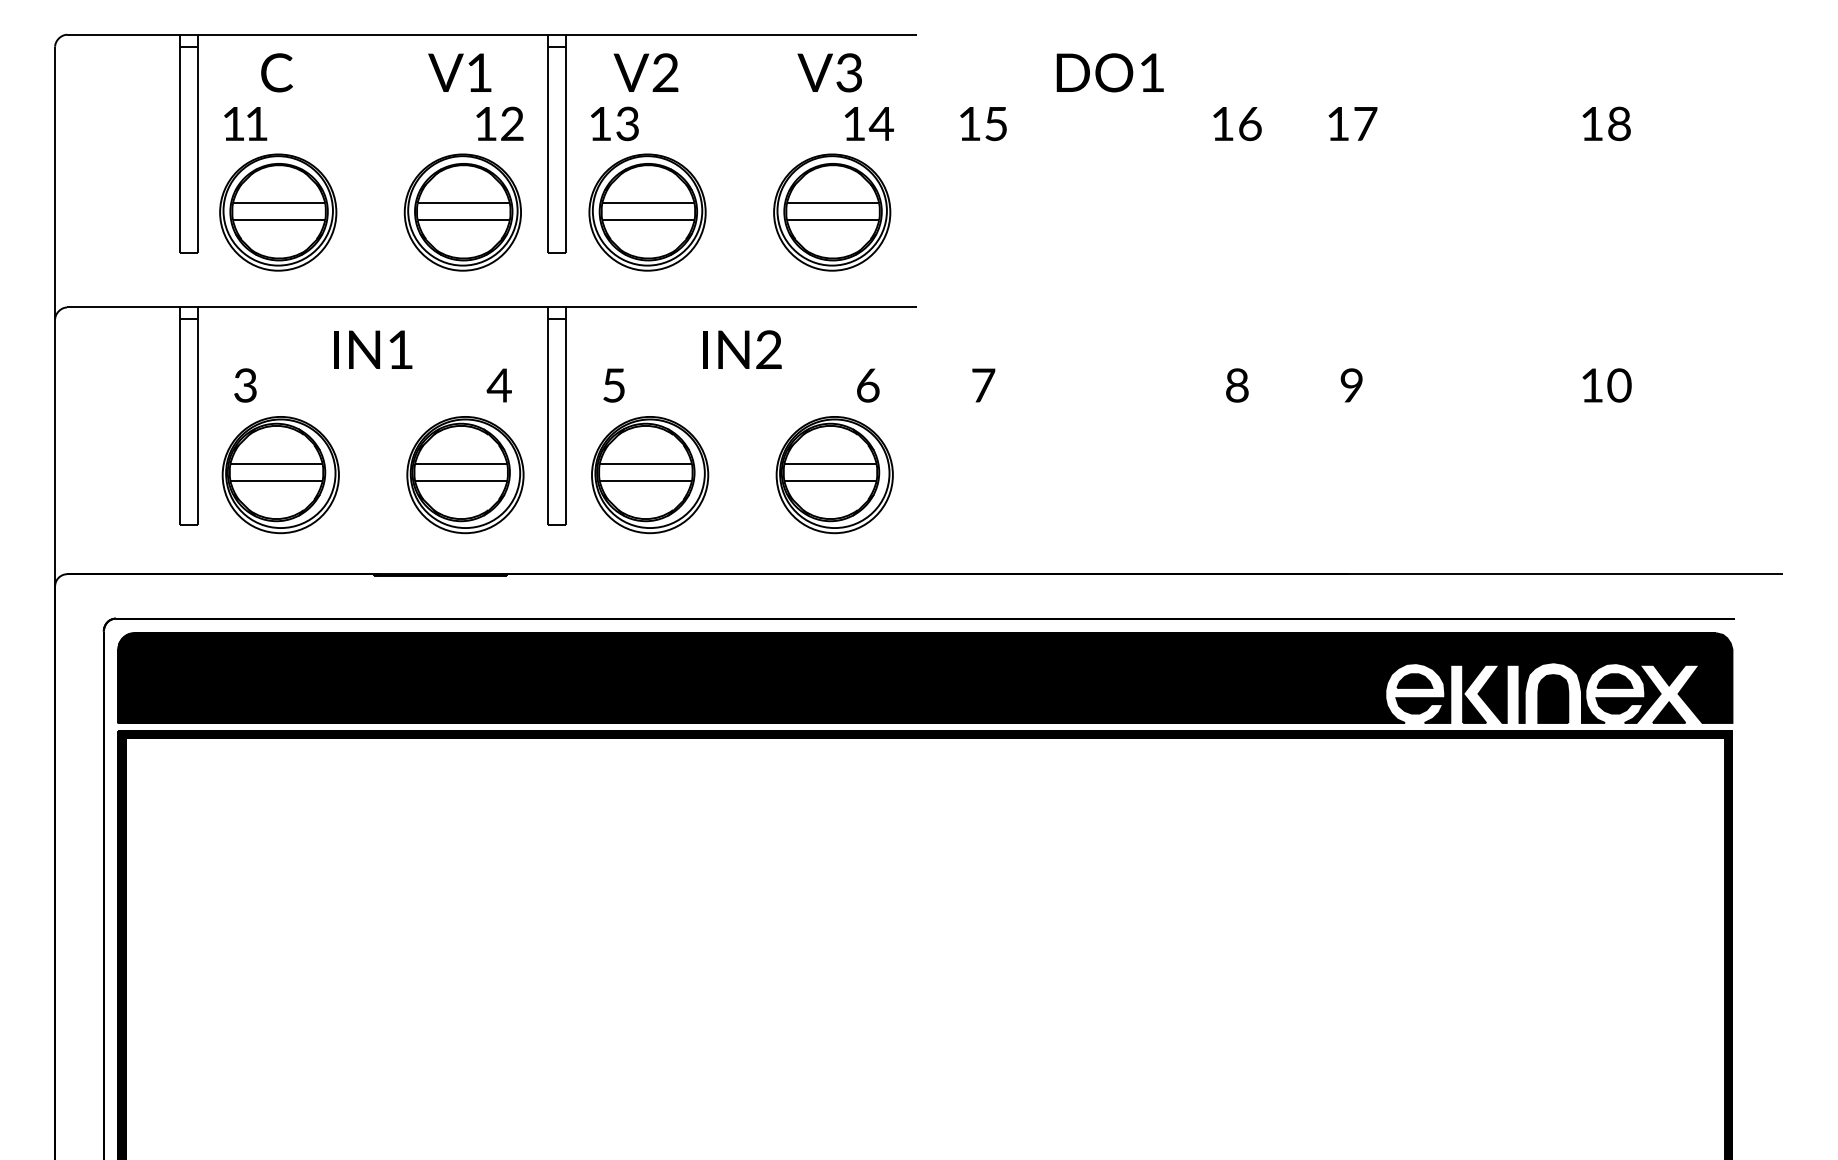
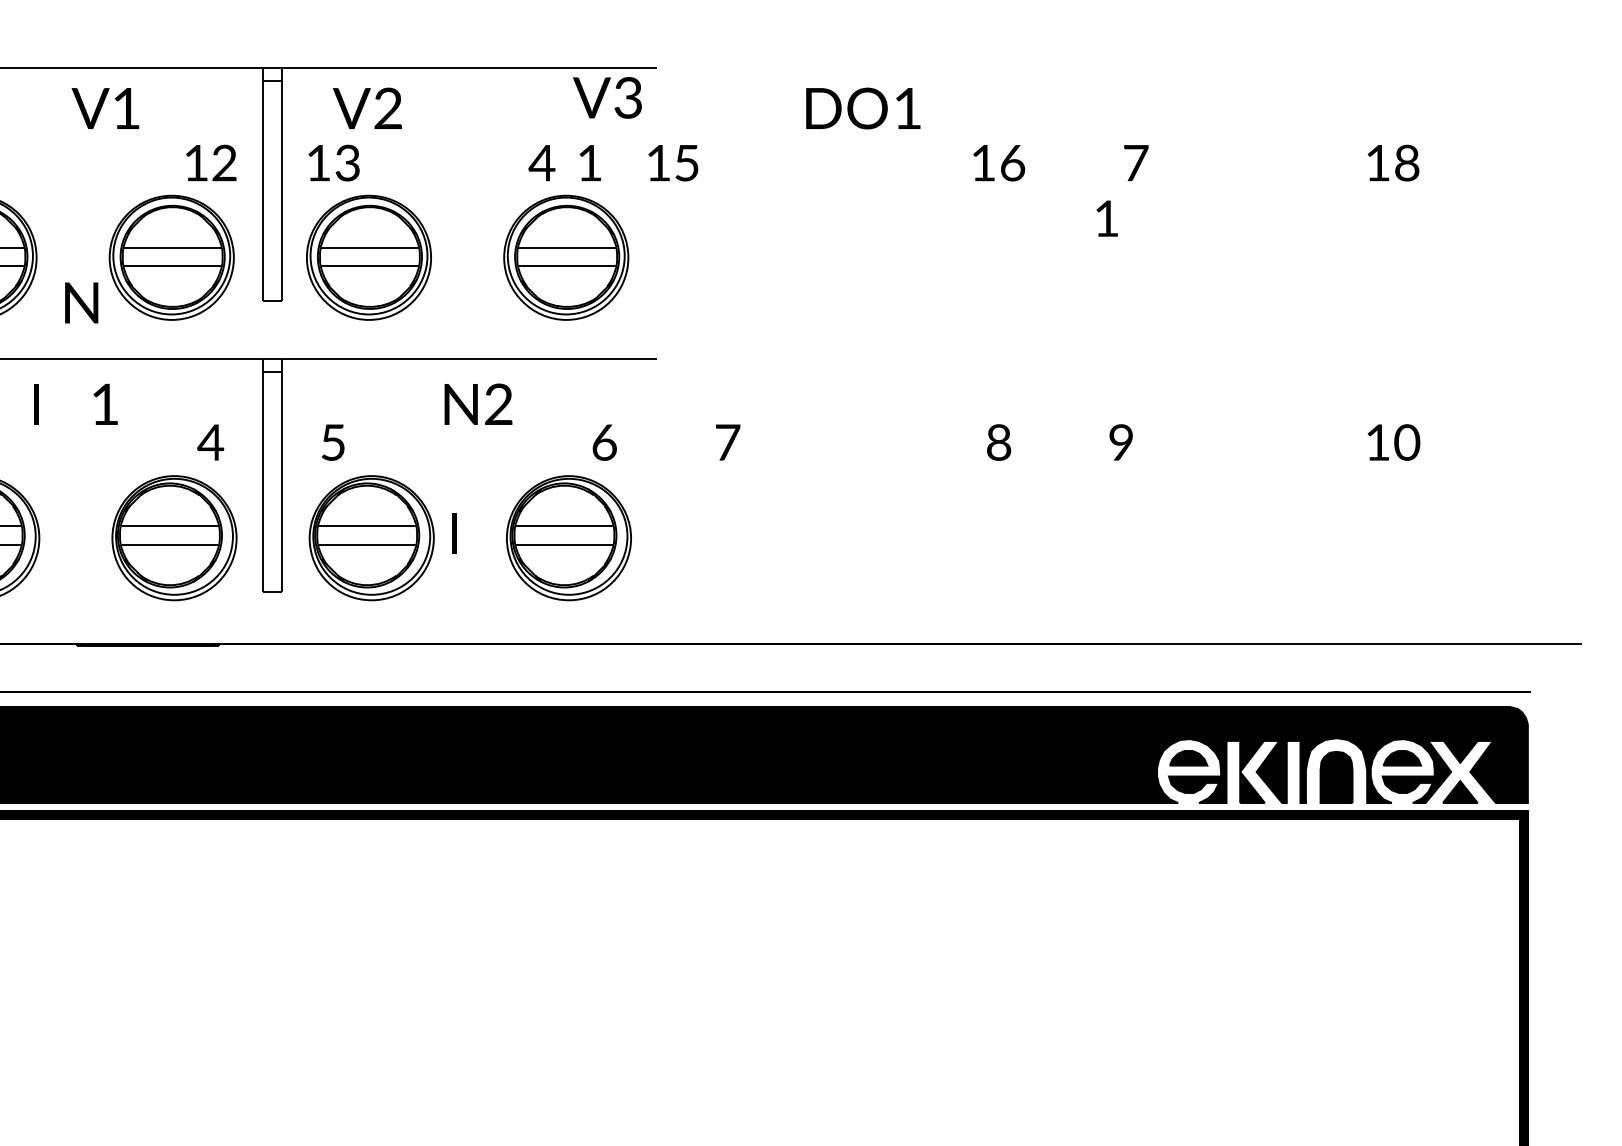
text: (459, 72) -> (105, 108), moved
text: (829, 72) -> (607, 97), moved
text: (880, 123) -> (540, 162), moved
text: (1338, 123) -> (1107, 218), moved
text: (983, 124) -> (673, 163), moved
text: (364, 349) -> (81, 302), moved
text: (705, 349) -> (454, 533), moved

